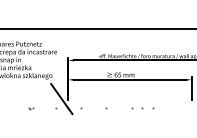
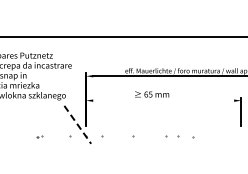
line: (129, 79) -> (163, 100), removed
line: (62, 99) -> (78, 125), solid -> dashed

